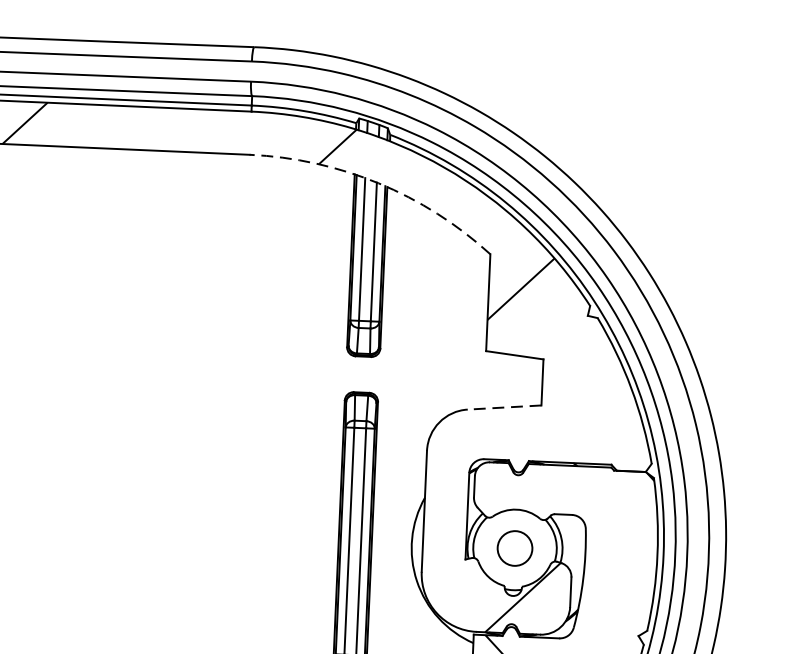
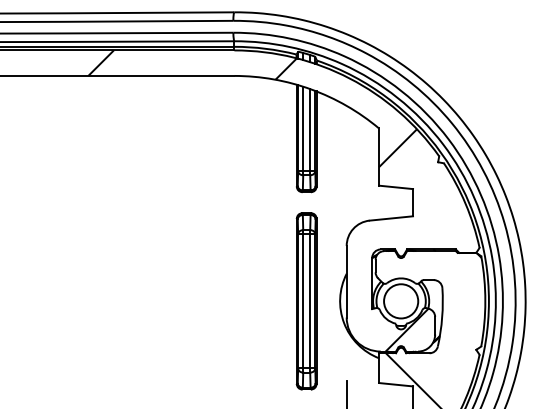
arc: (379, 183) -> (311, 89), dashed -> solid
line: (504, 407) -> (391, 218), dashed -> solid
circle: (515, 548) -> (401, 301), size x1.67

